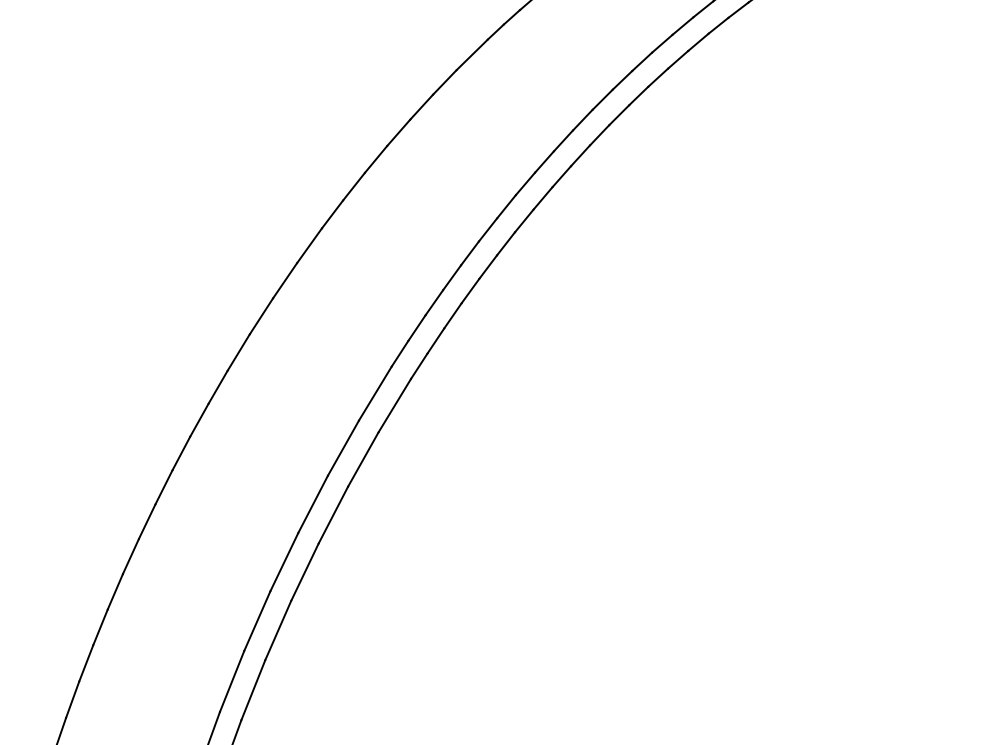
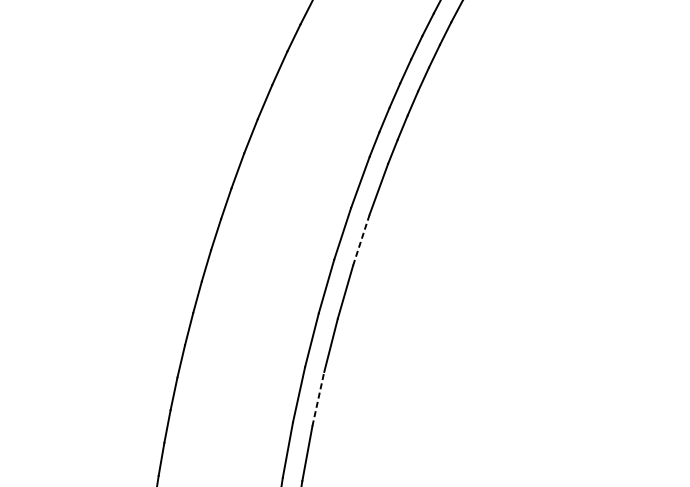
line: (363, 459) -> (361, 240), solid -> dashed
line: (278, 630) -> (318, 399), solid -> dashed

